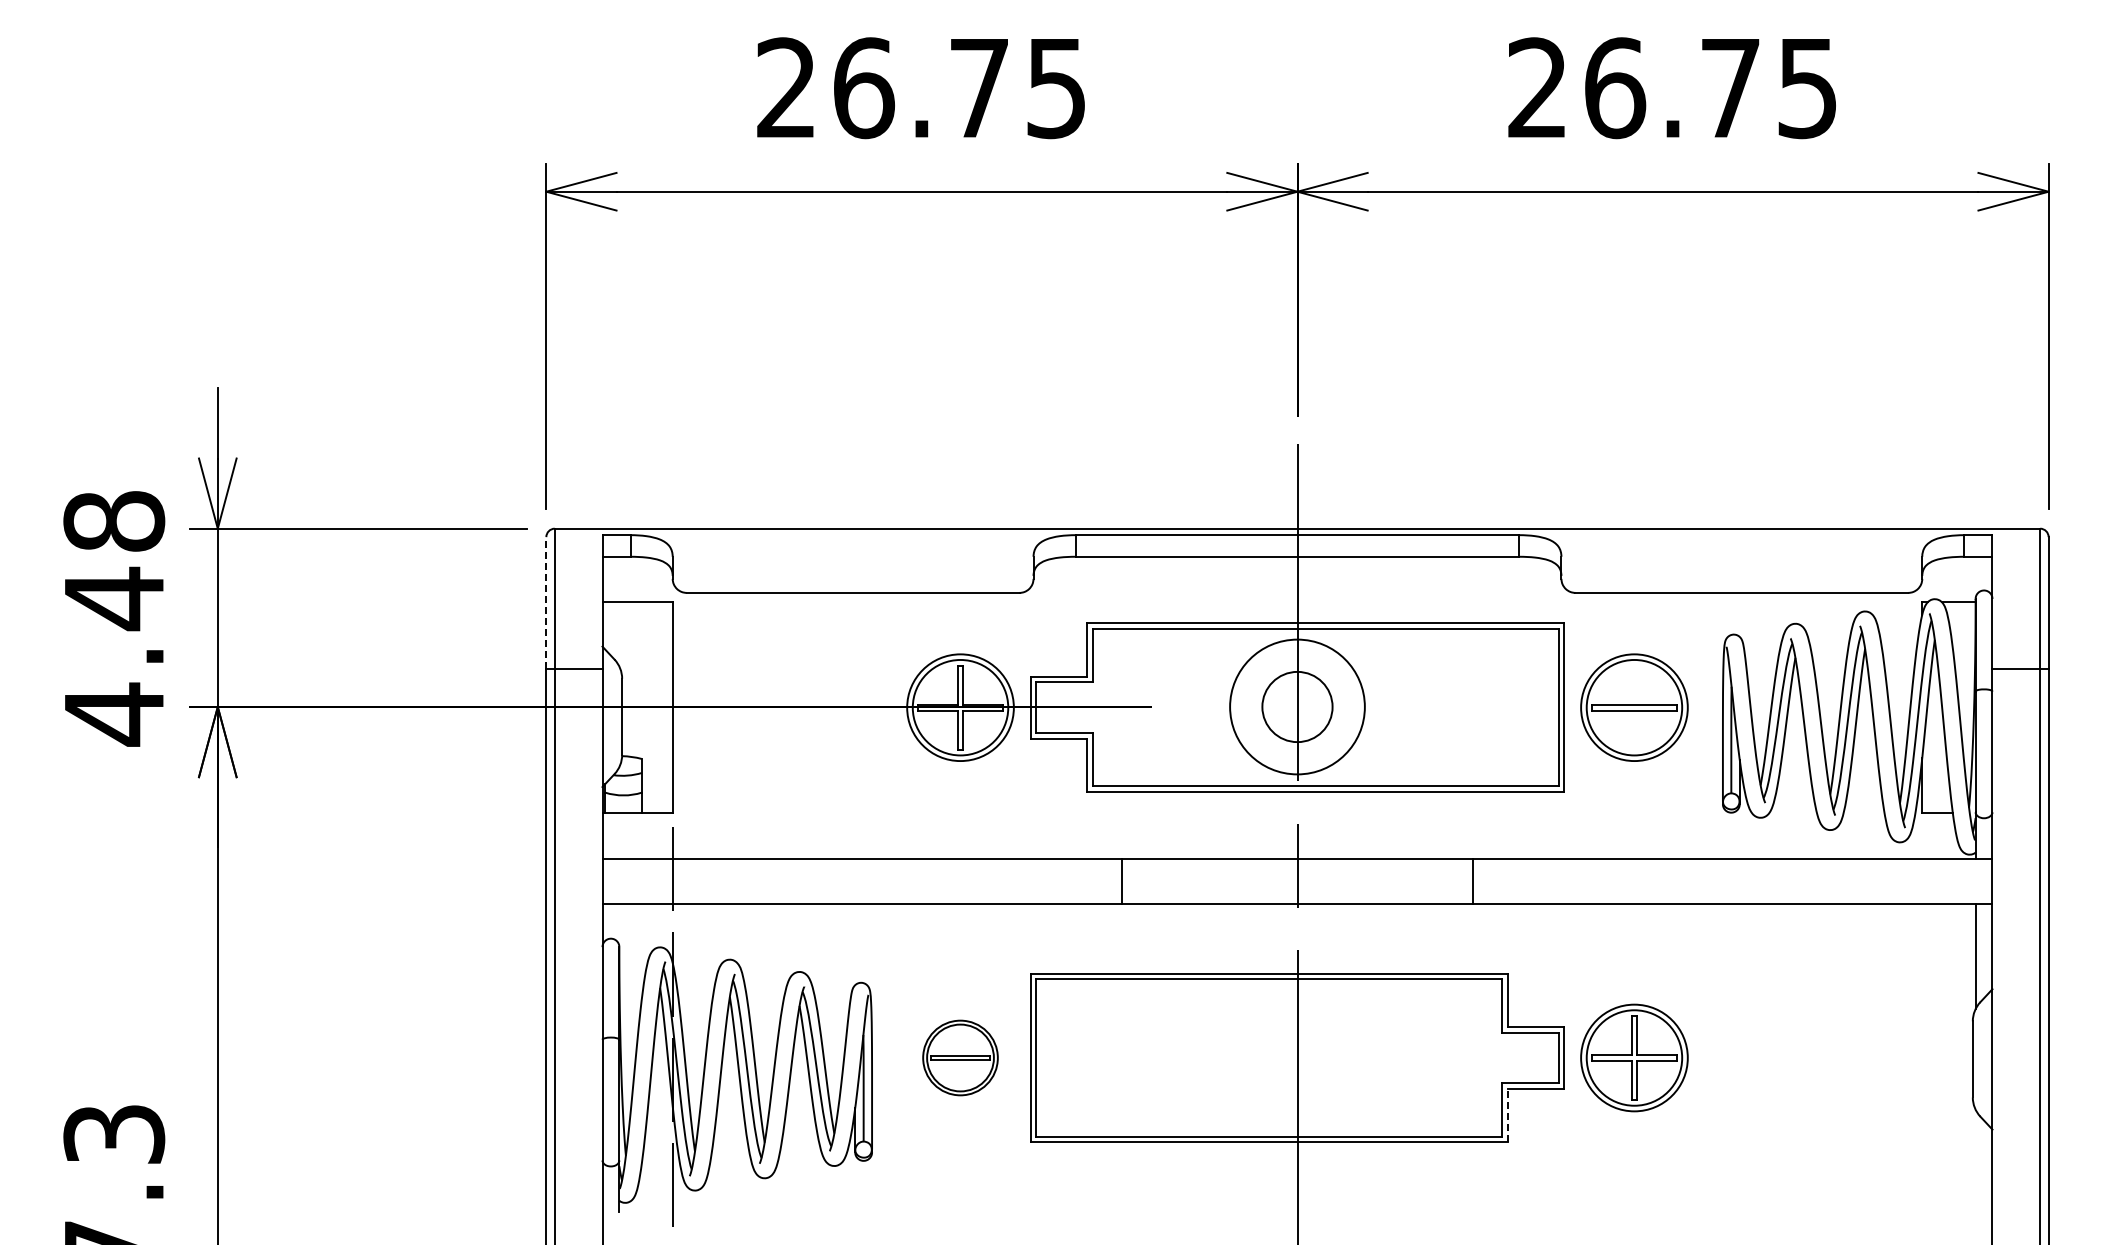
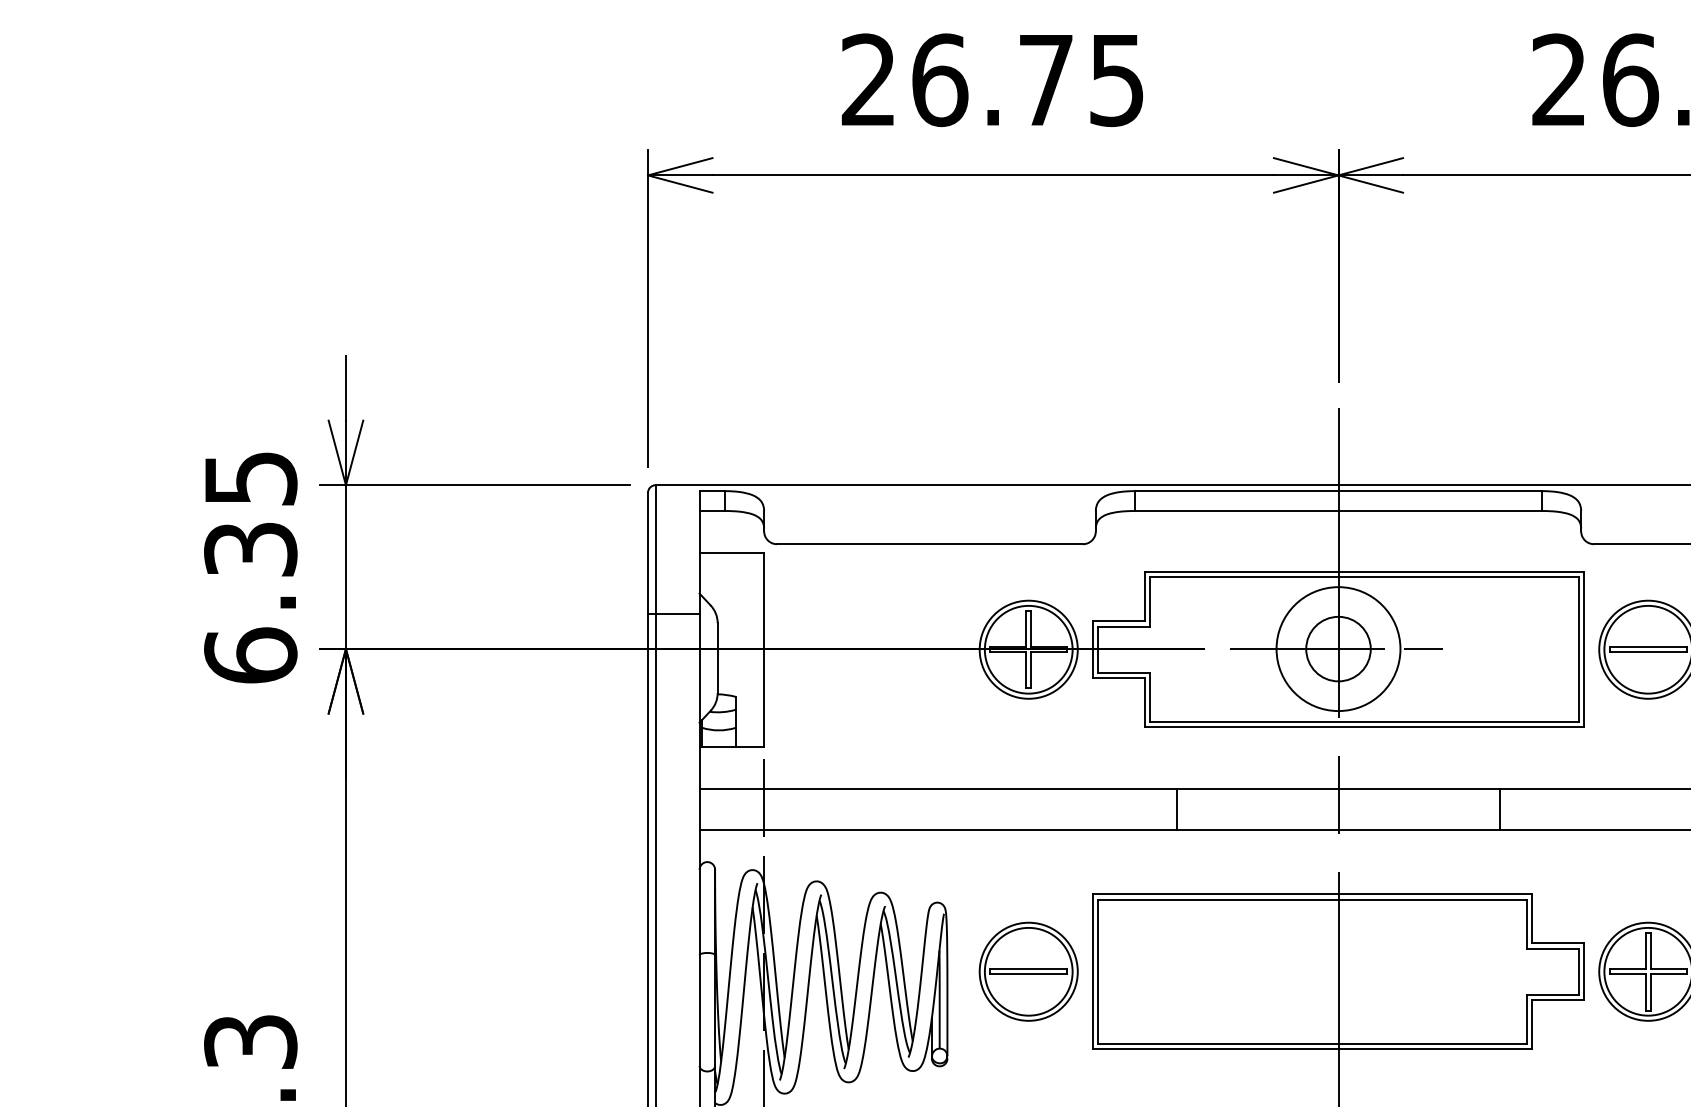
line: (546, 603) -> (648, 553), dashed -> solid
text: (114, 618) -> (250, 567), 4.48 -> 6.35
line: (1297, 707) -> (1338, 649), added
part: (960, 1057) -> (1028, 971), size x1.43
line: (1508, 1115) -> (1532, 1024), dashed -> solid

